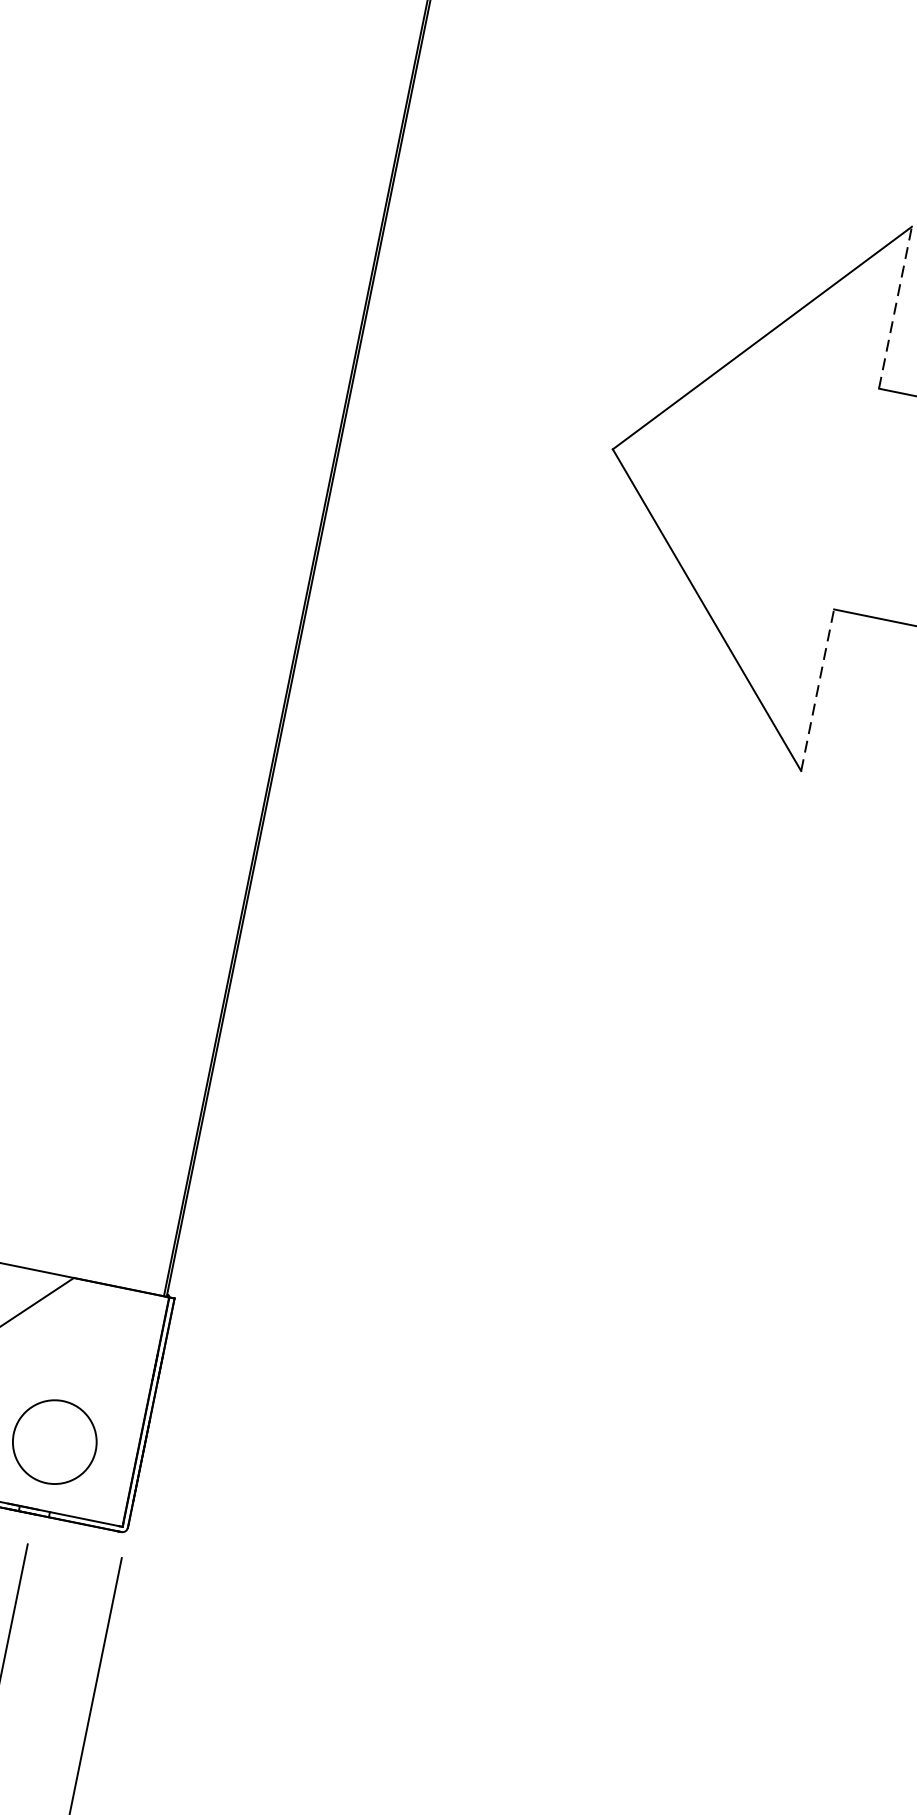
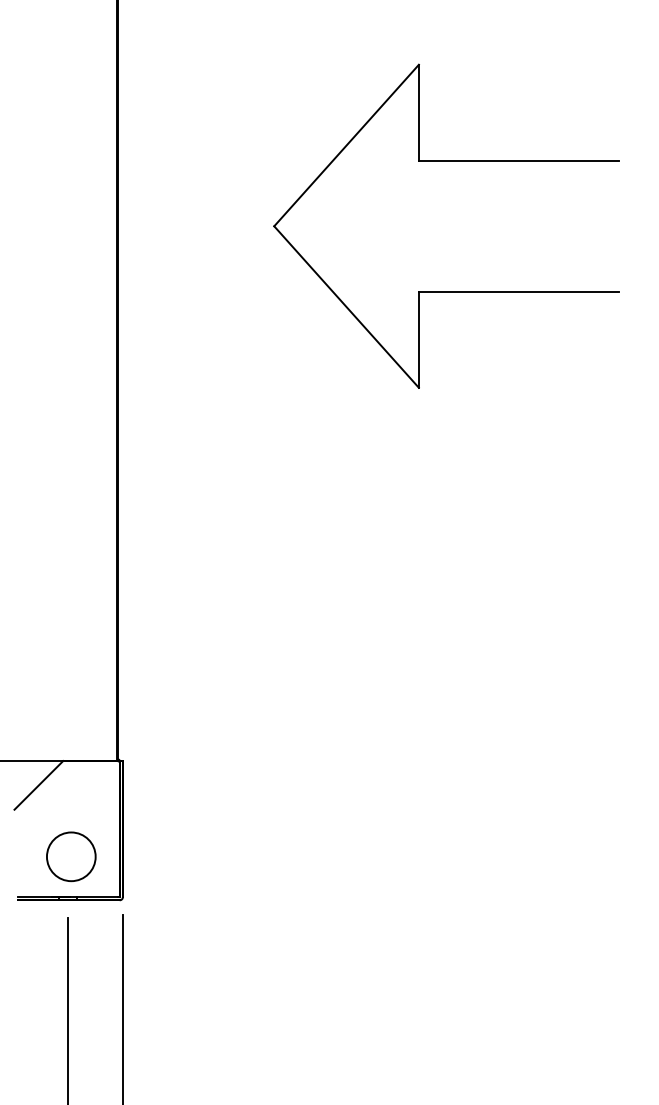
line: (894, 307) -> (418, 112), dashed -> solid
line: (817, 689) -> (418, 339), dashed -> solid

